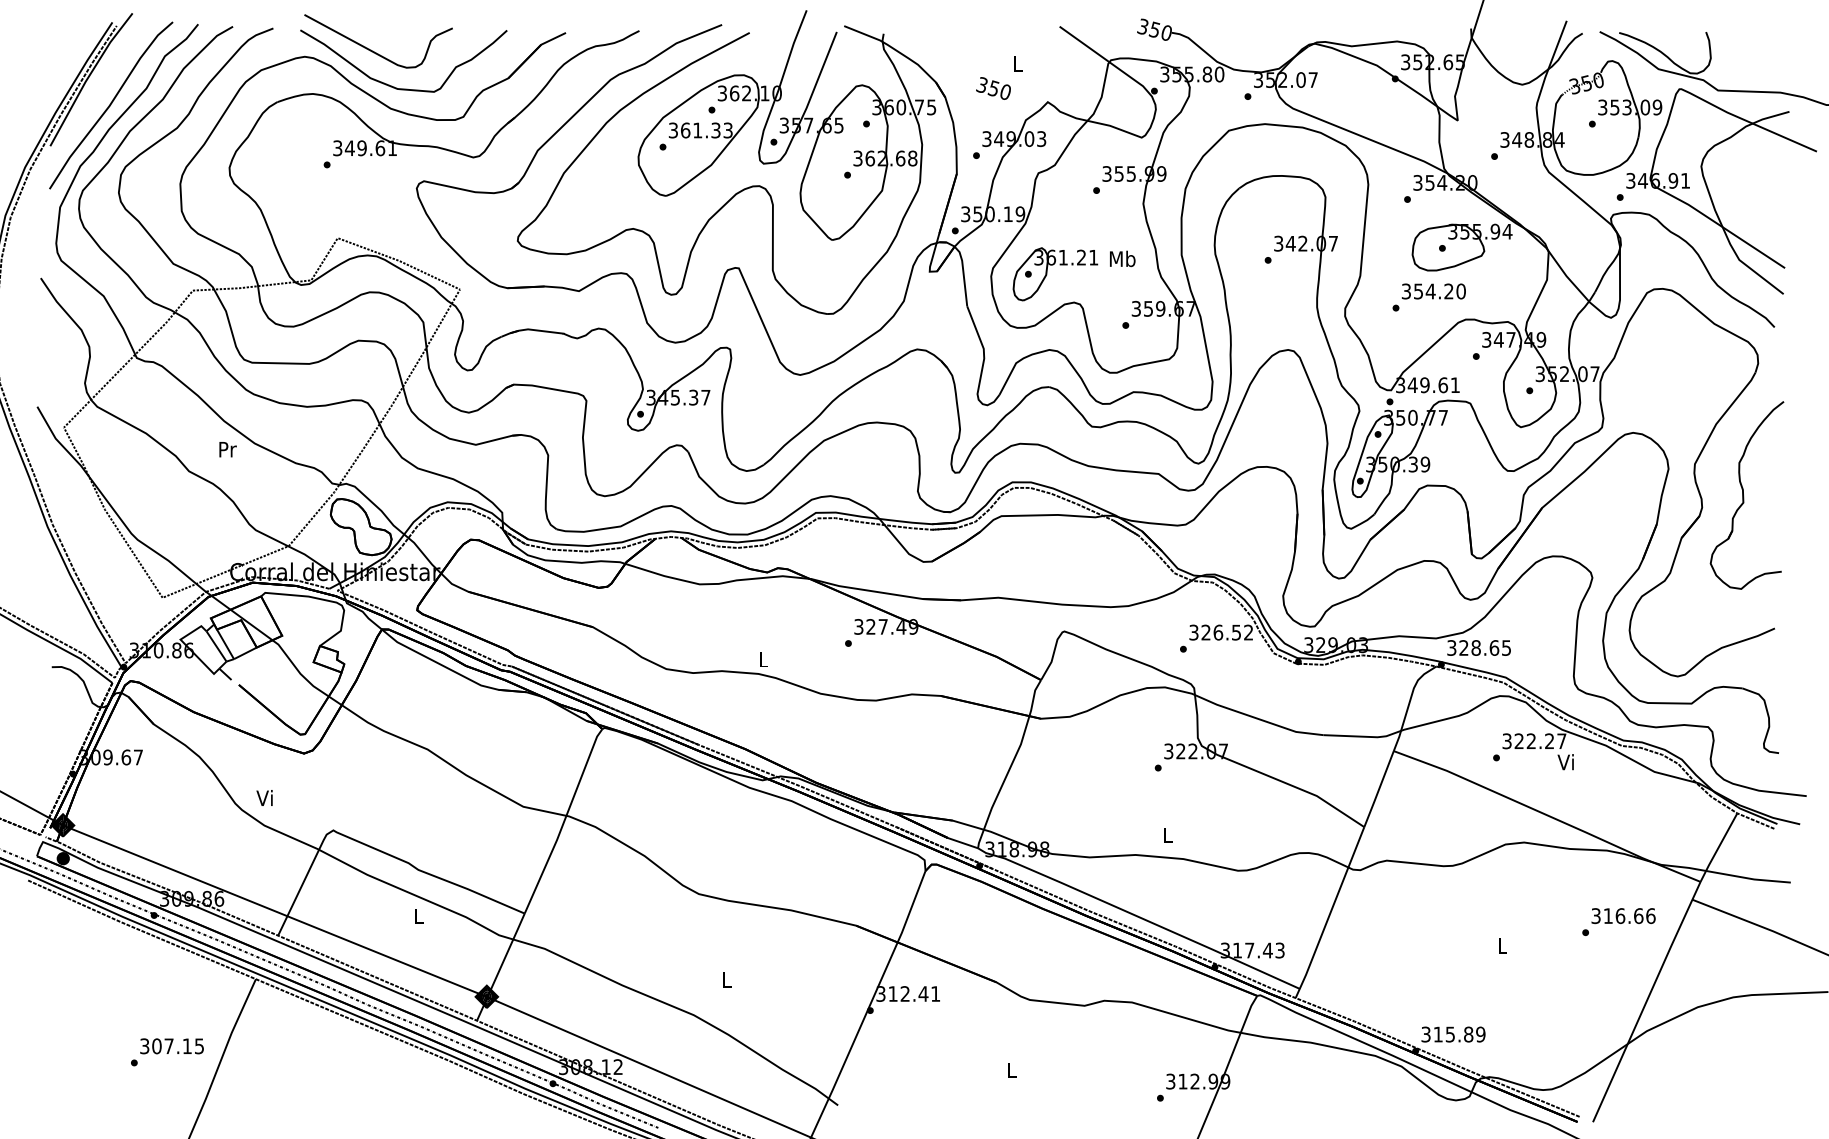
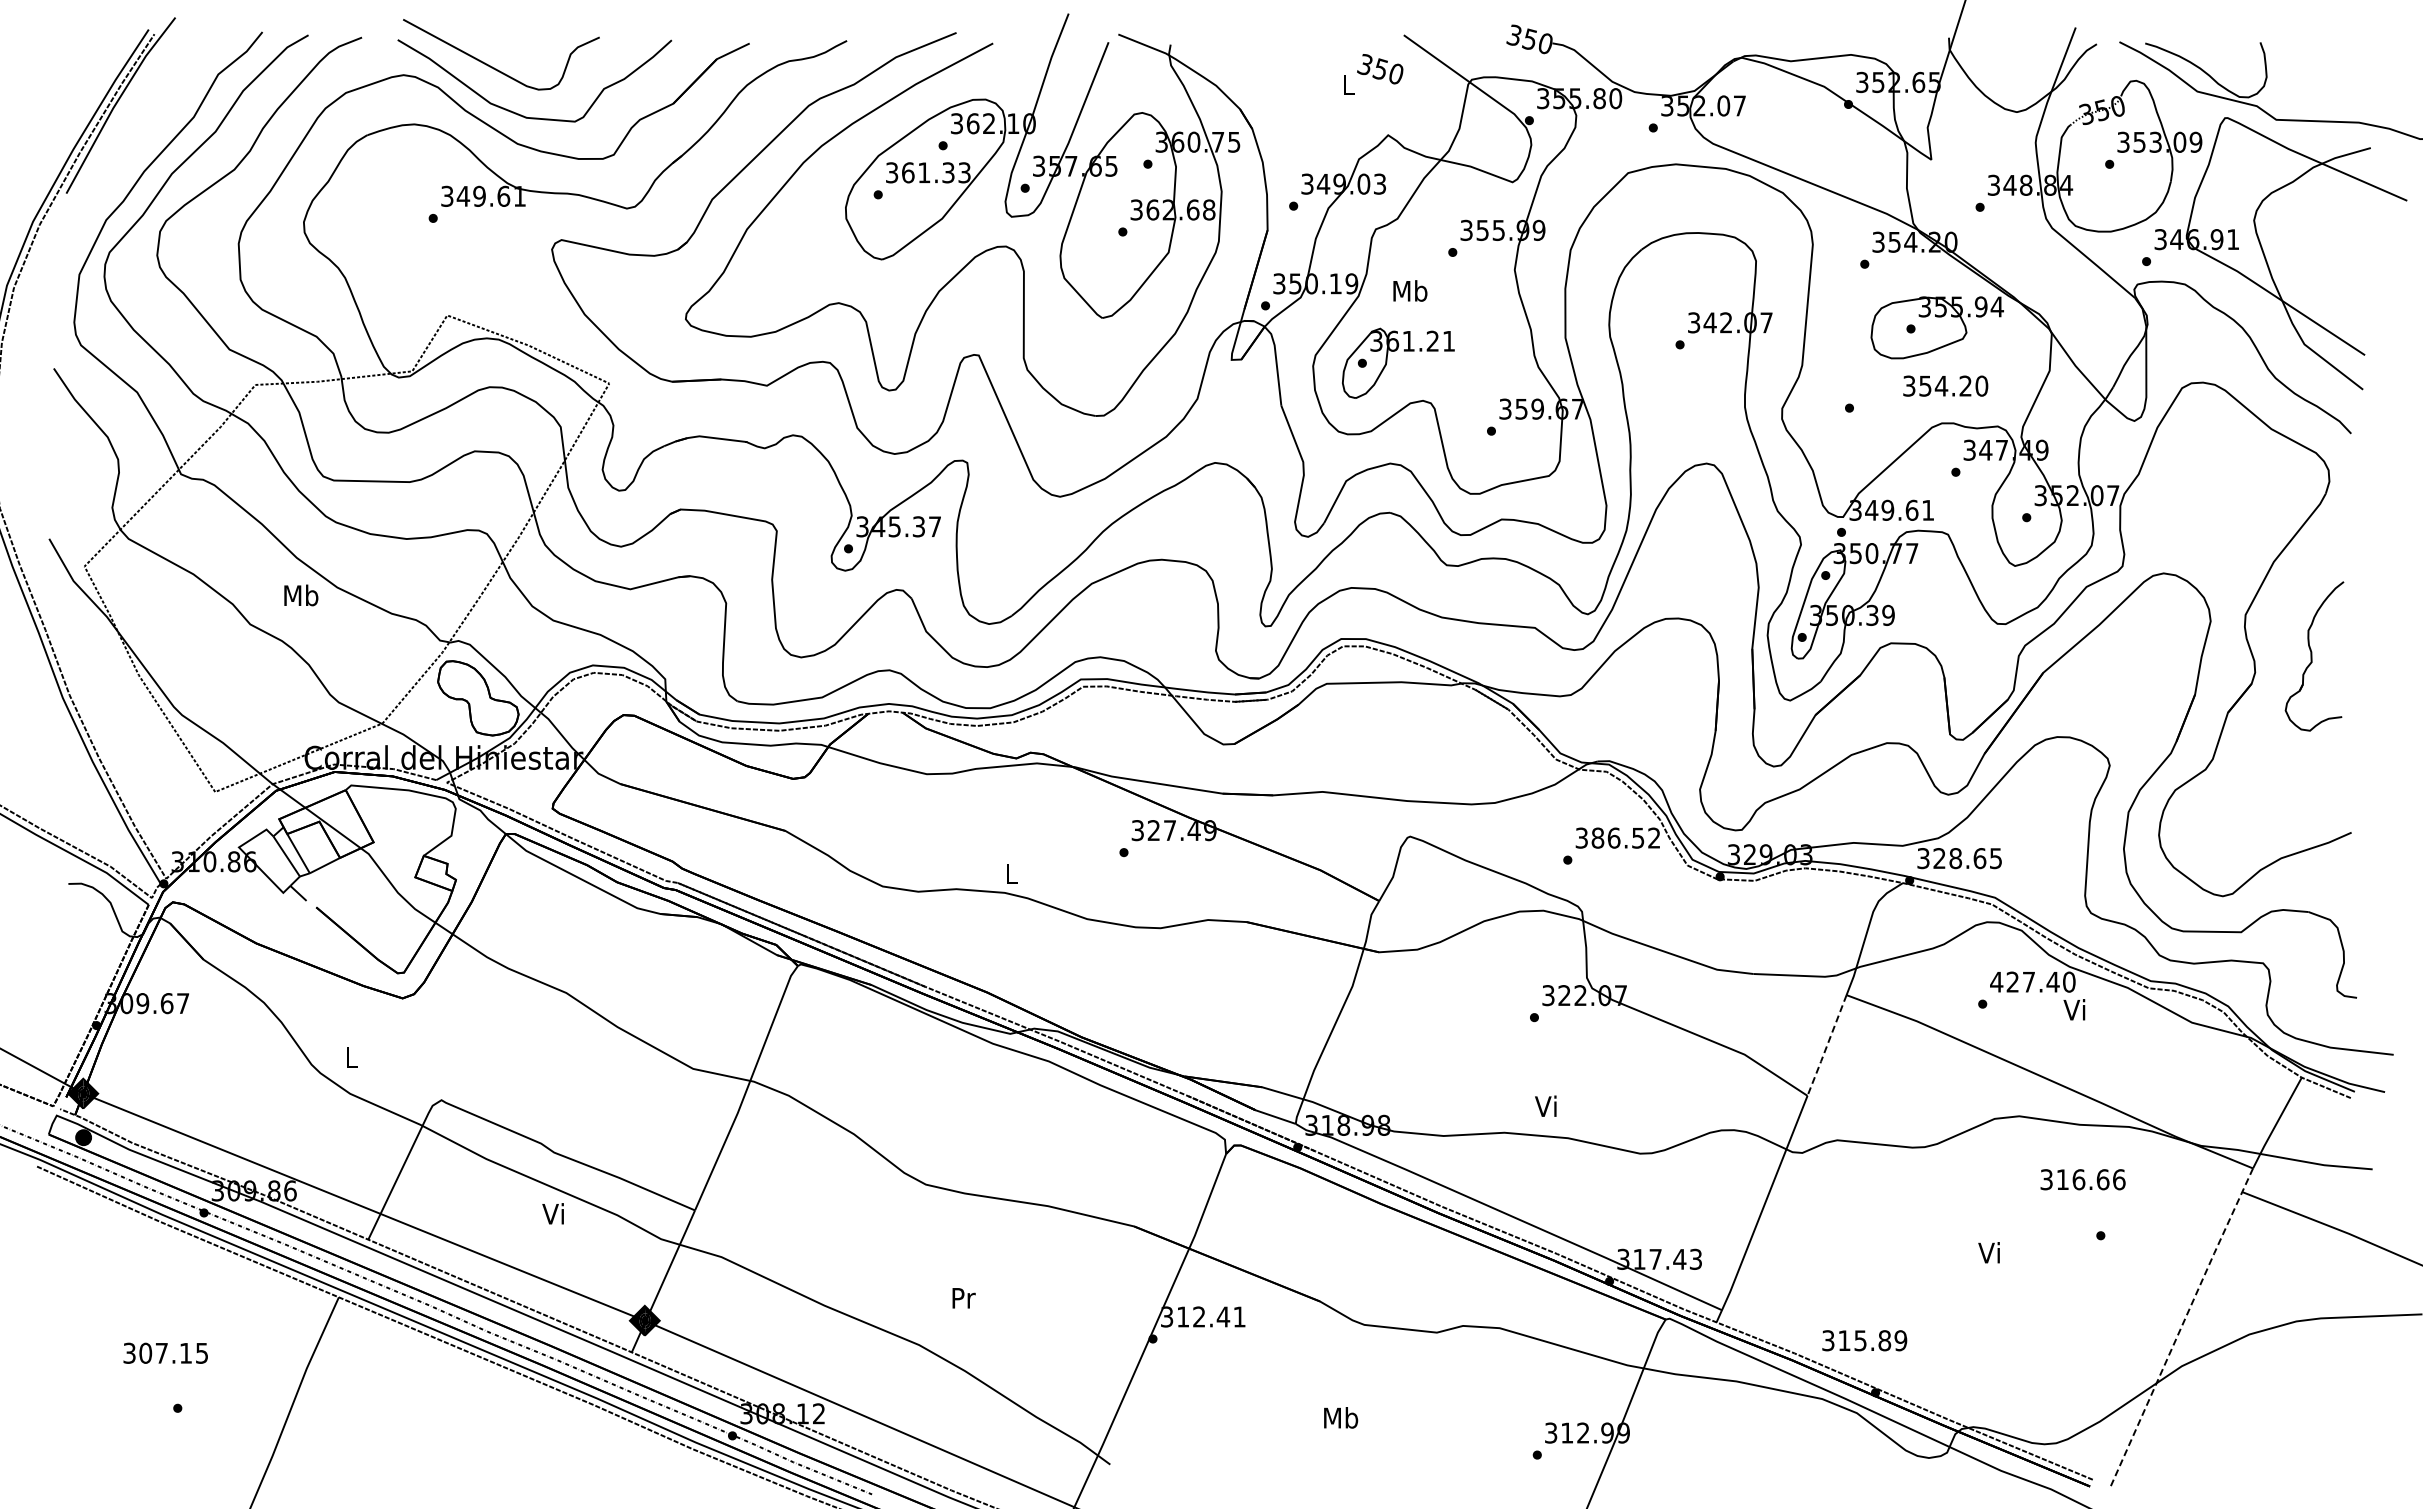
text: (993, 88) -> (1380, 69), moved
curve: (111, 104) -> (147, 138), removed
text: (1122, 258) -> (1410, 290), moved
text: (1433, 291) -> (1945, 385), moved
text: (227, 449) -> (301, 595), Pr -> Mb
part: (1746, 495) -> (2314, 656), size x0.6
text: (1205, 632) -> (1597, 837), 326.52 -> 386.52
text: (1534, 740) -> (2032, 981), 322.27 -> 427.40
line: (1379, 789) -> (1827, 1045), solid -> dashed
text: (264, 797) -> (350, 1056), Vi -> L
text: (1166, 834) -> (1545, 1105), L -> Vi
text: (417, 915) -> (552, 1213), L -> Vi
text: (1623, 915) -> (2082, 1179), moved
text: (1500, 945) -> (1988, 1252), L -> Vi
text: (727, 980) -> (963, 1298), L -> Pr
line: (1646, 1001) -> (2181, 1327), solid -> dashed
text: (1453, 1034) -> (1864, 1340), moved
text: (171, 1045) -> (165, 1352), moved
text: (1012, 1069) -> (1341, 1417), L -> Mb

